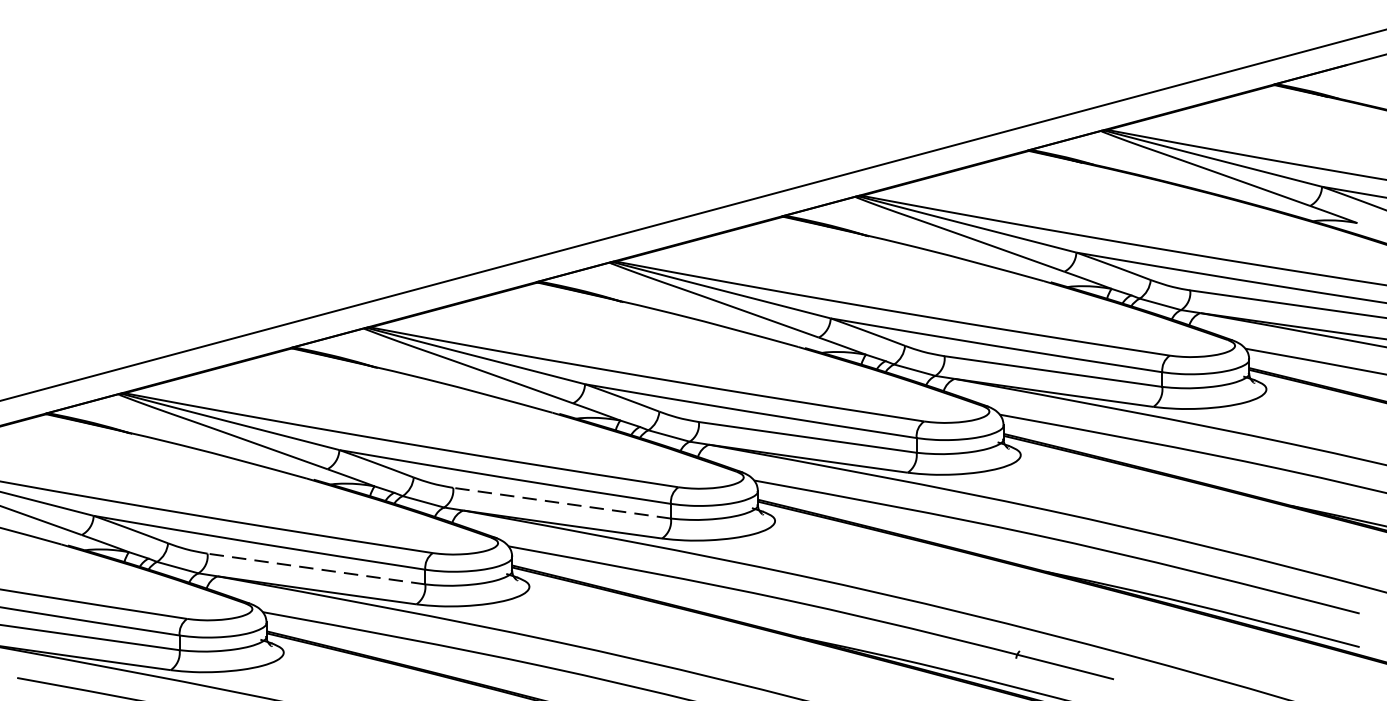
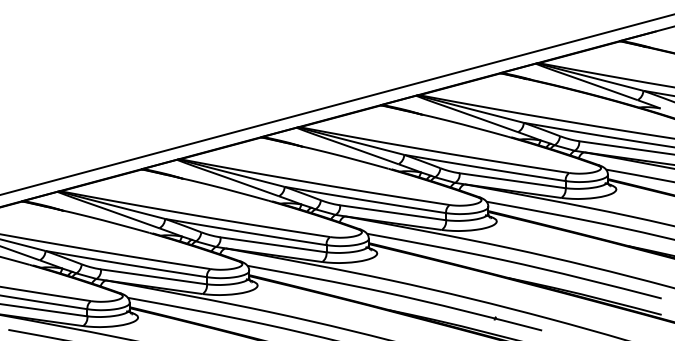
line: (561, 502) -> (273, 244), dashed -> solid
line: (315, 568) -> (153, 276), dashed -> solid

